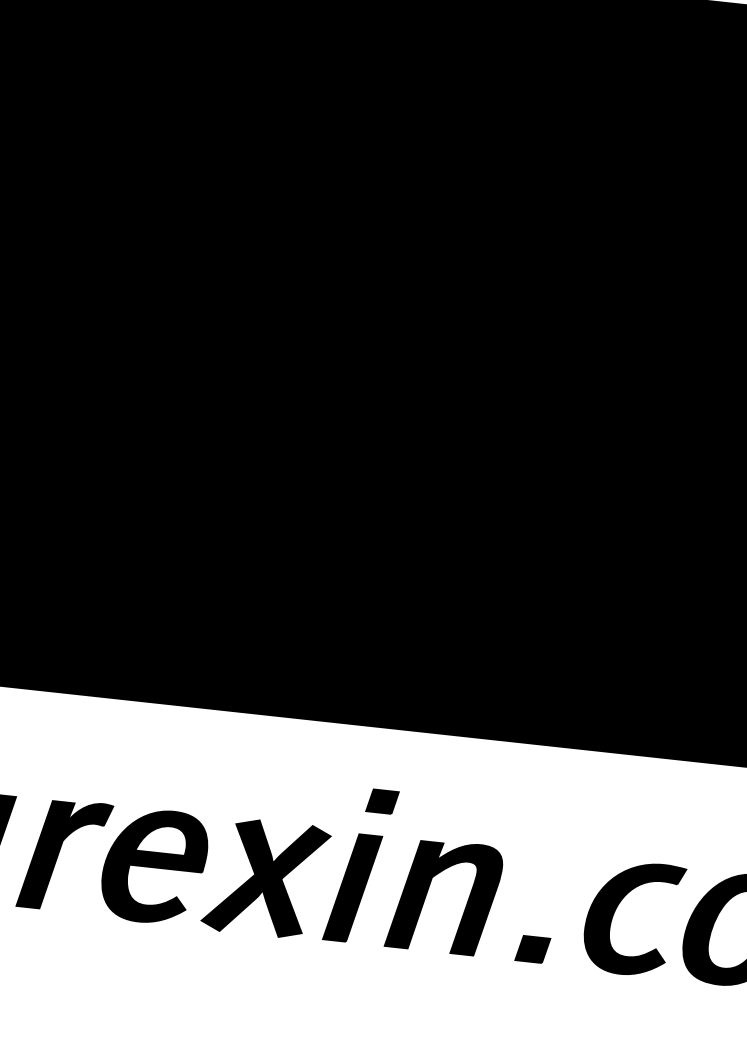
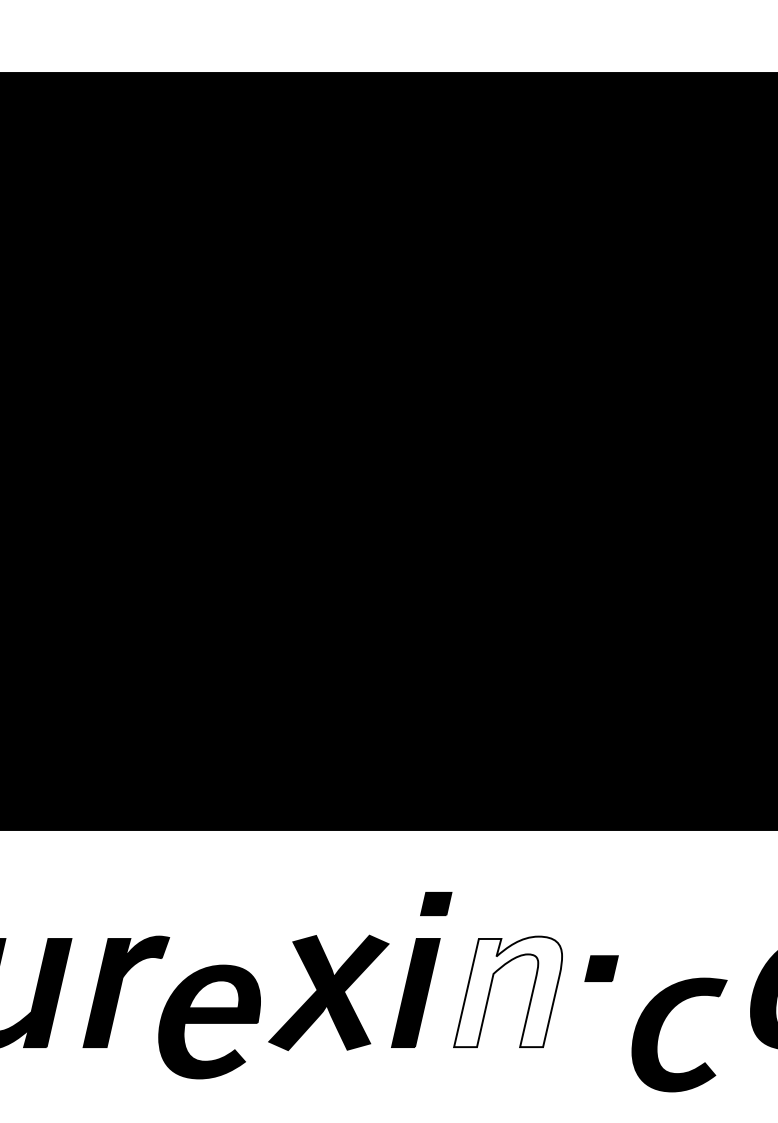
part: (154, 865) -> (209, 1021), moved
fill: (444, 896) -> (508, 991), removed
part: (616, 910) -> (661, 1028), moved
part: (532, 949) -> (601, 968), moved

